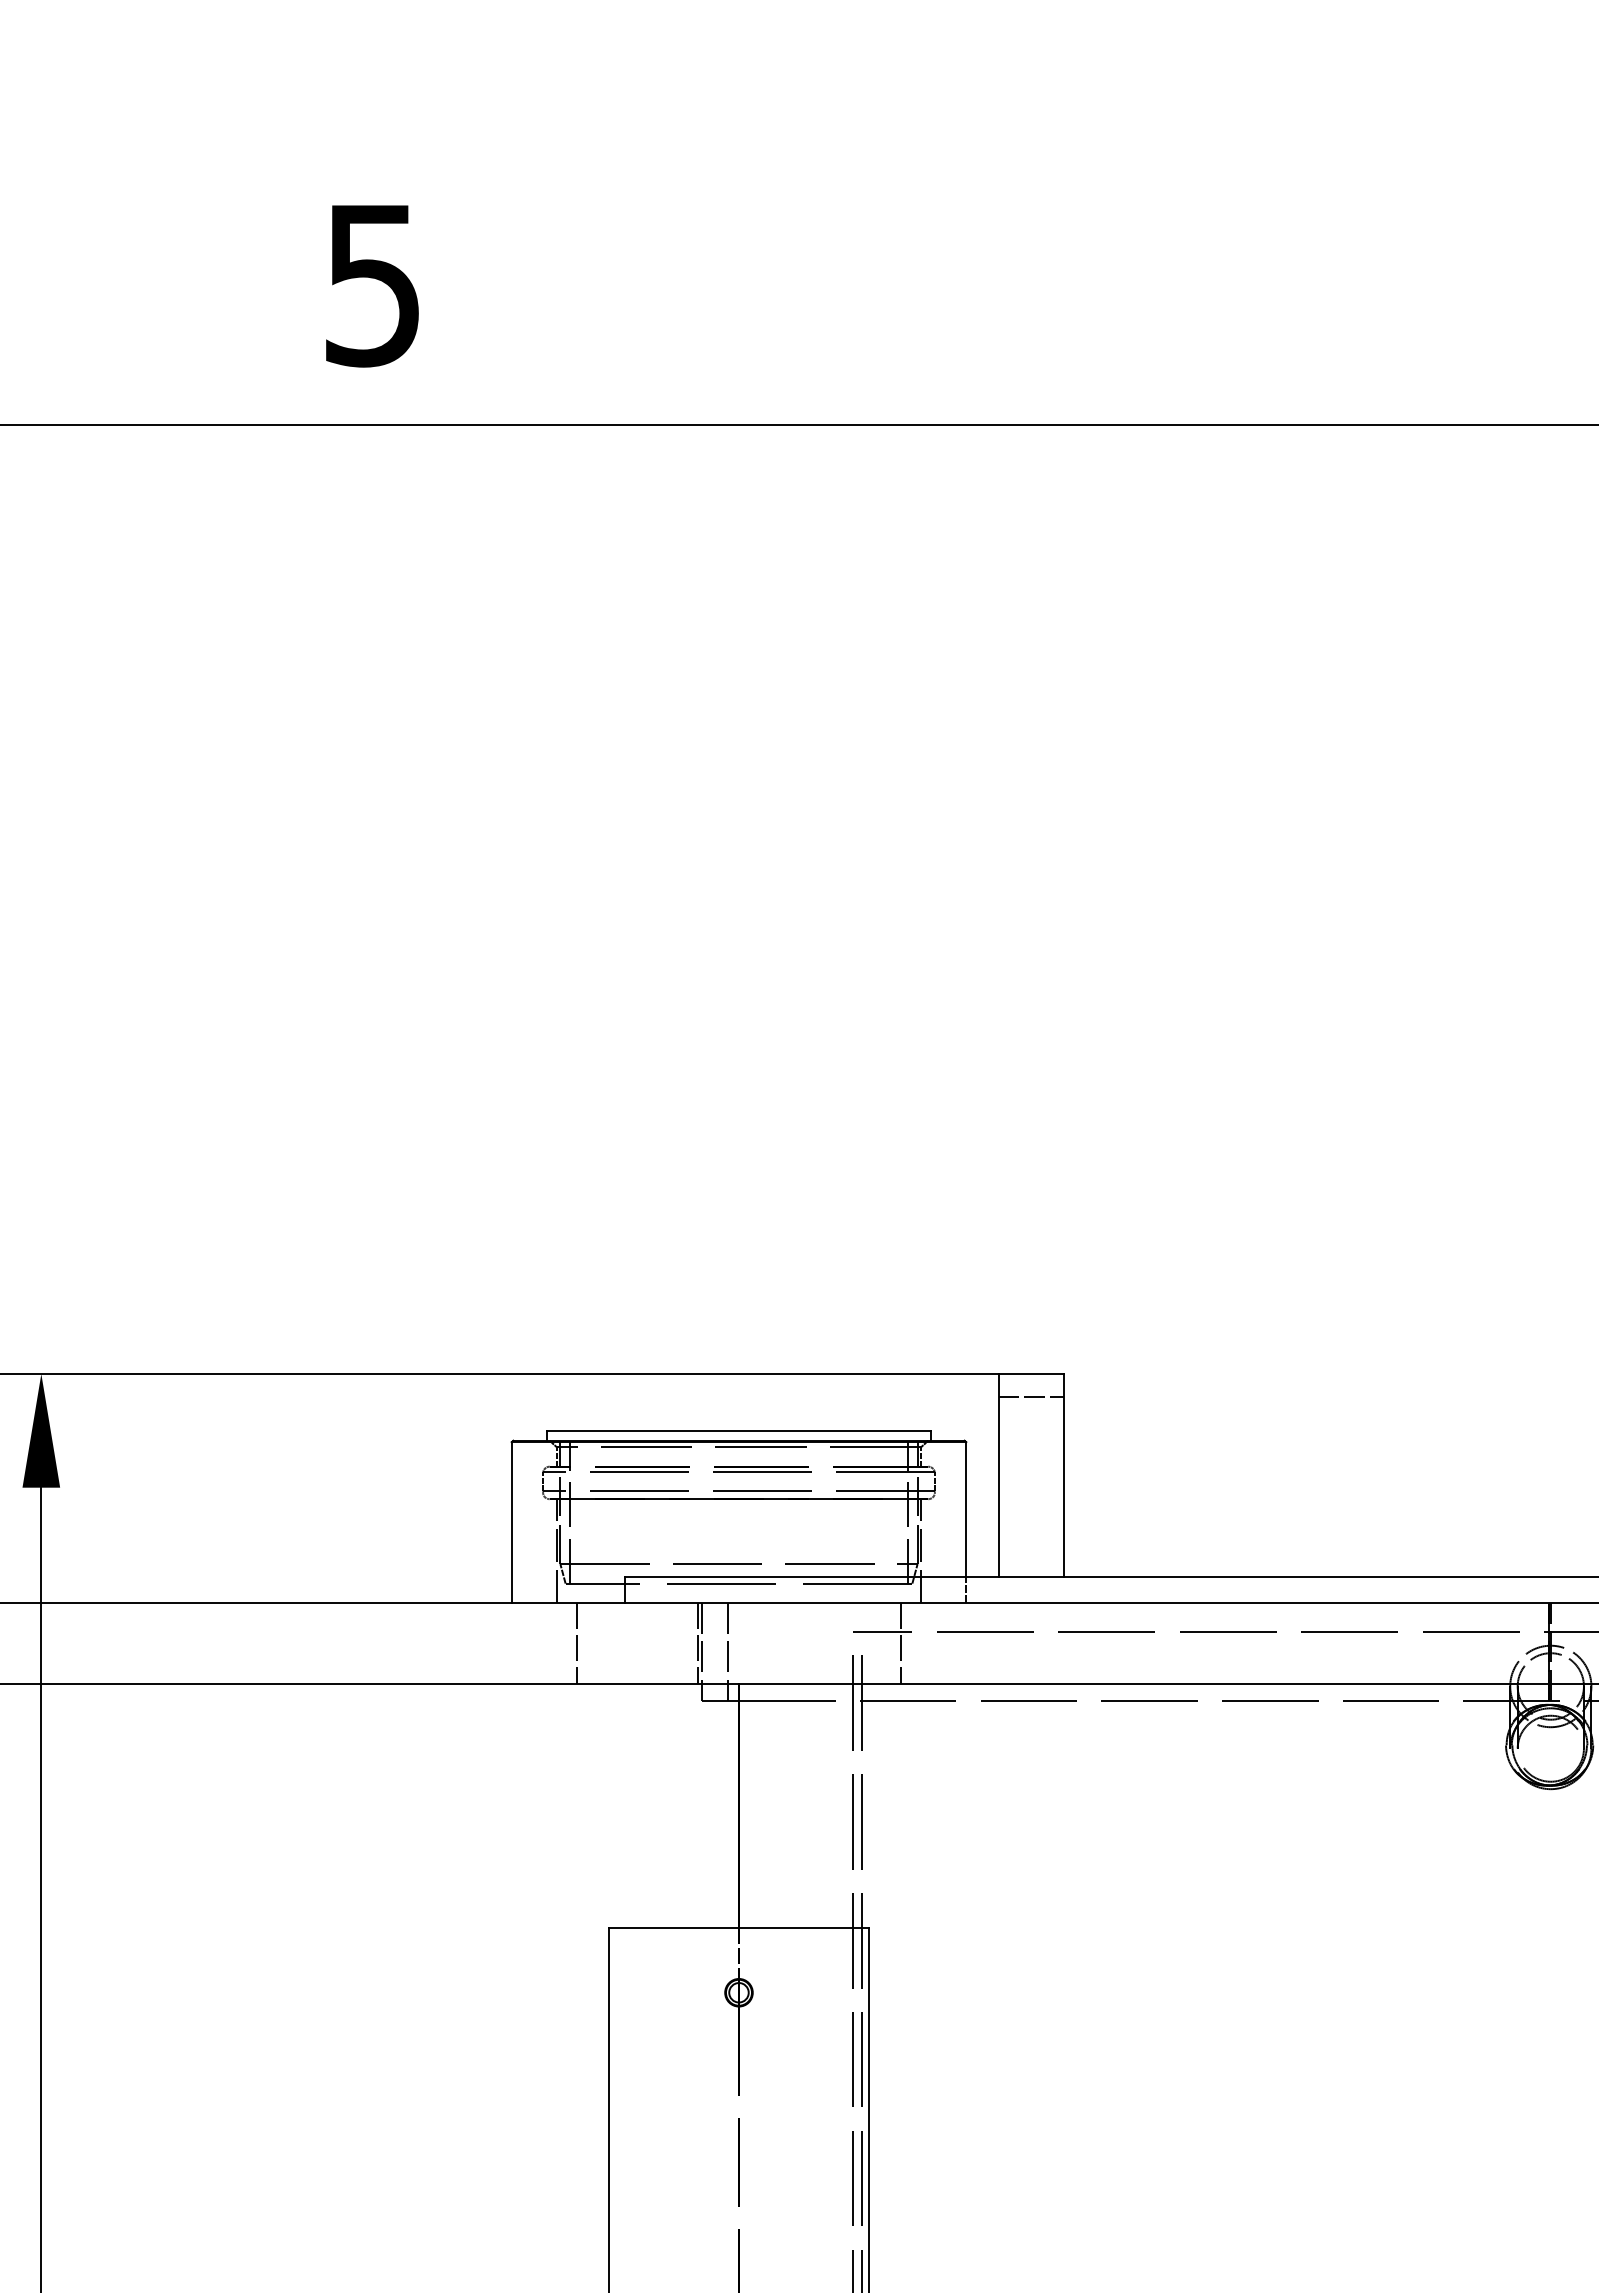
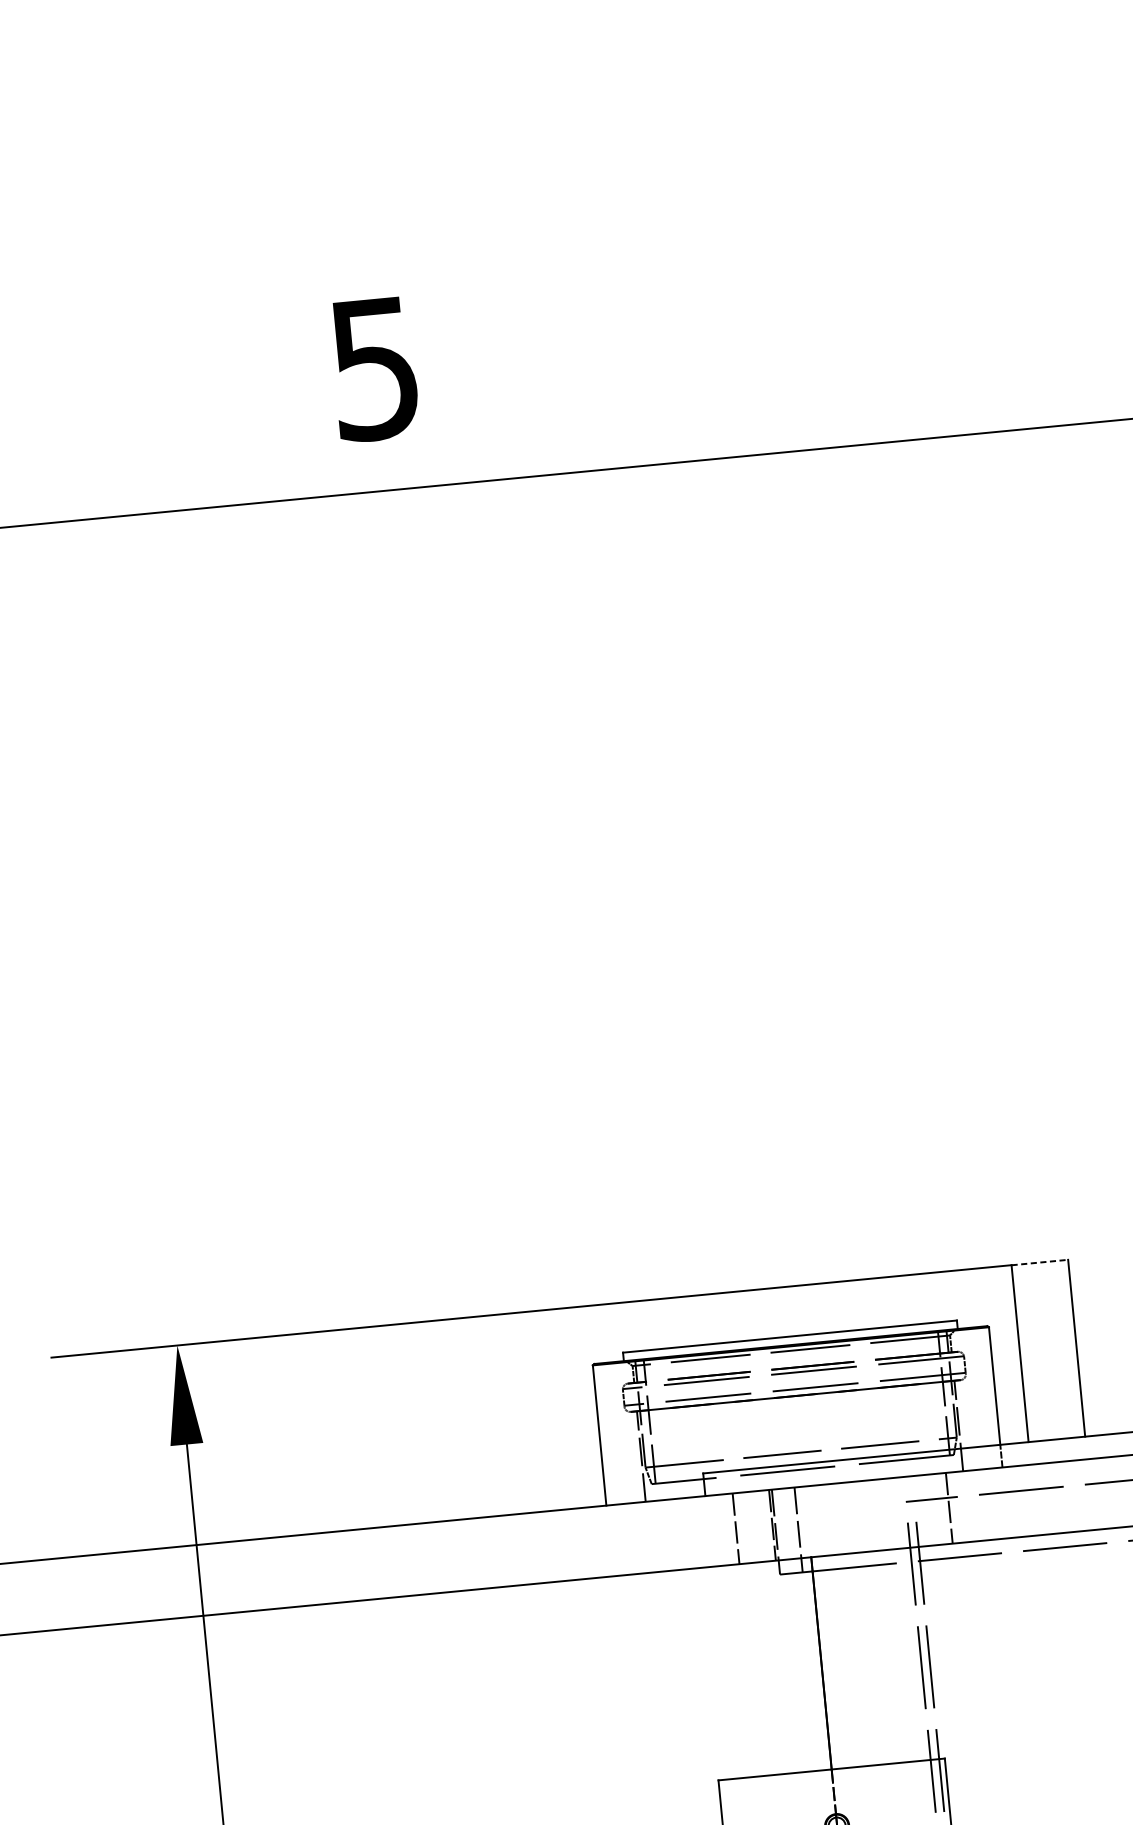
line: (1031, 1374) -> (1040, 1262), solid -> dashed
line: (1030, 1397) -> (1041, 1282), removed
line: (576, 1643) -> (735, 1528), moved

